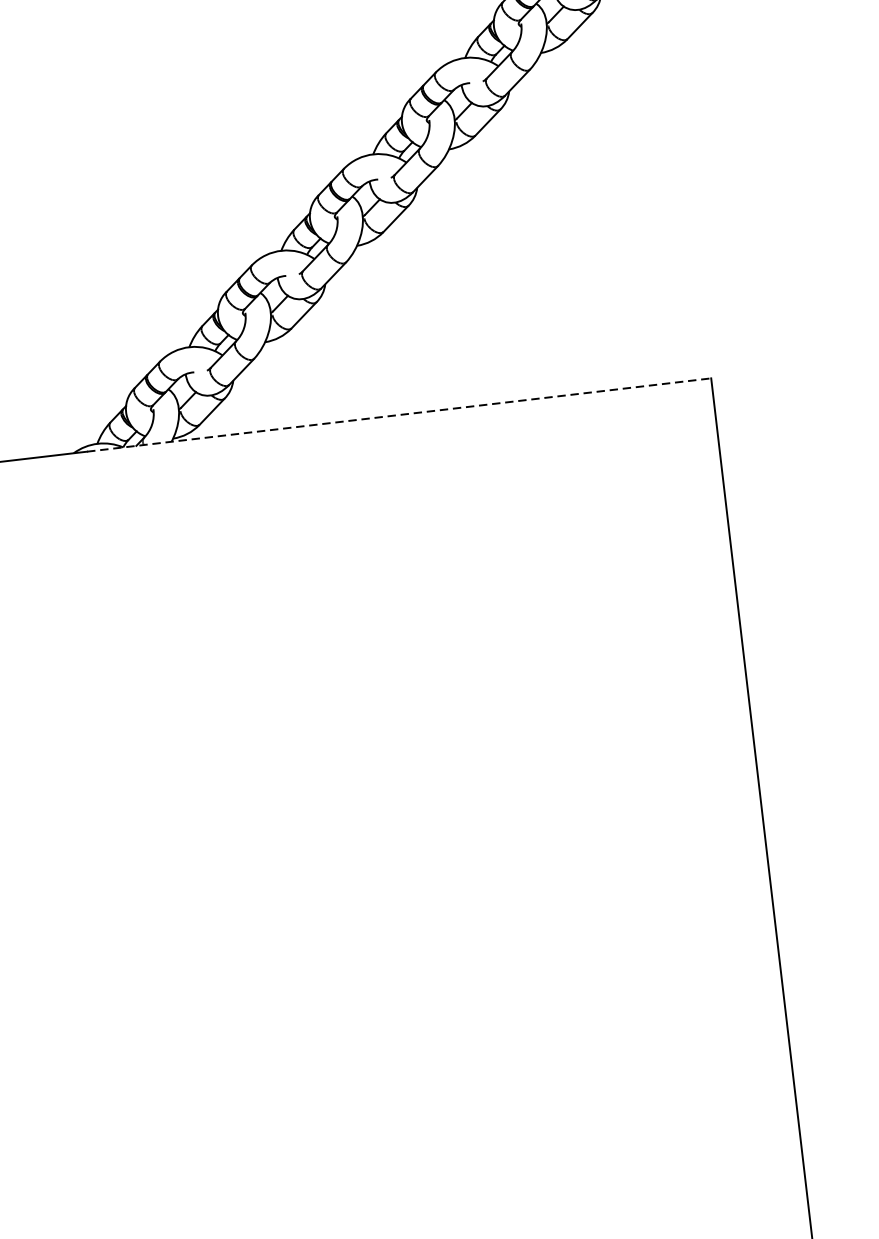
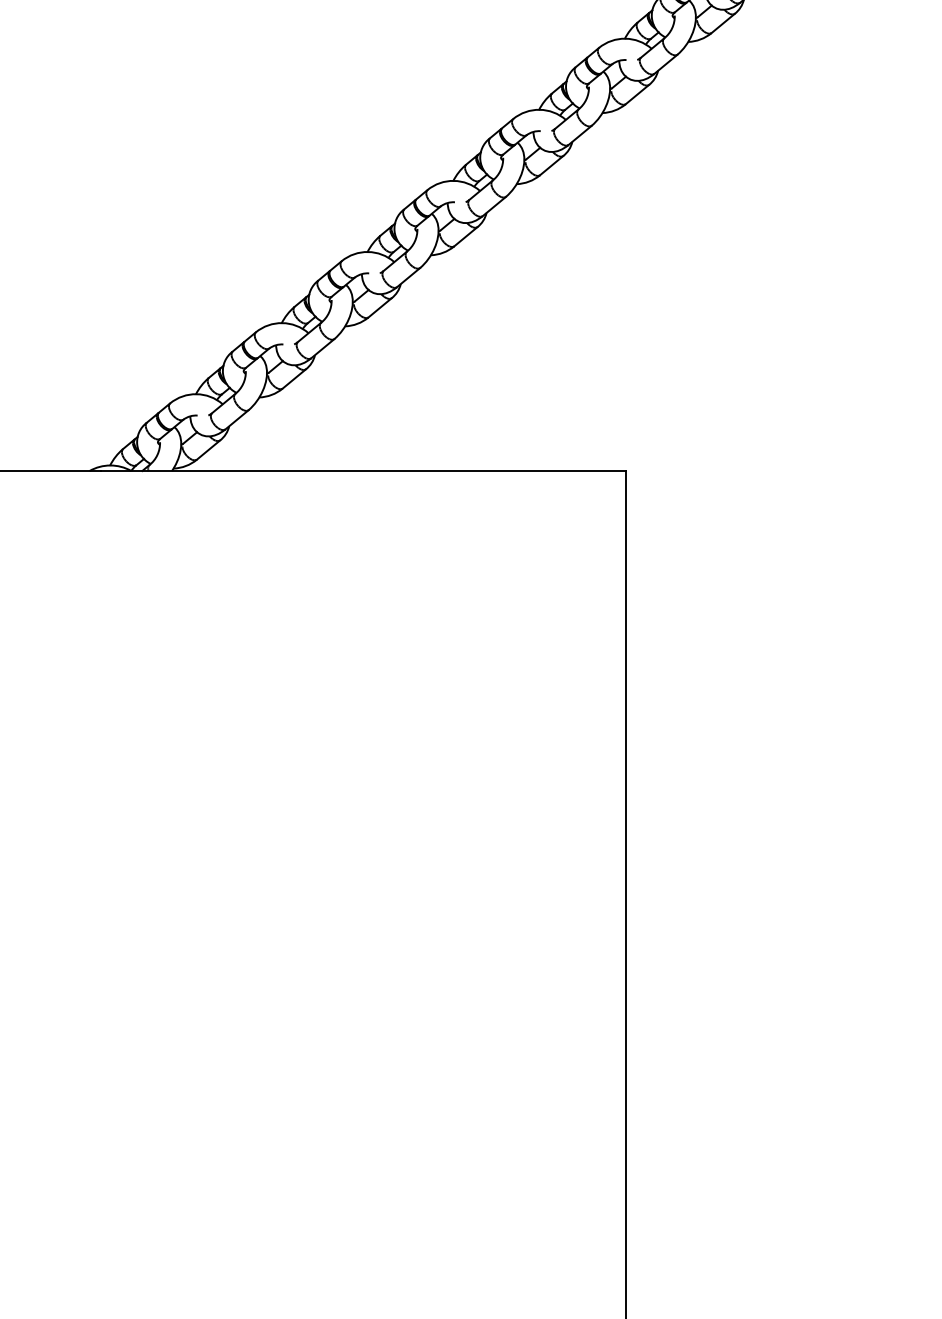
line: (399, 415) -> (363, 471), dashed -> solid

